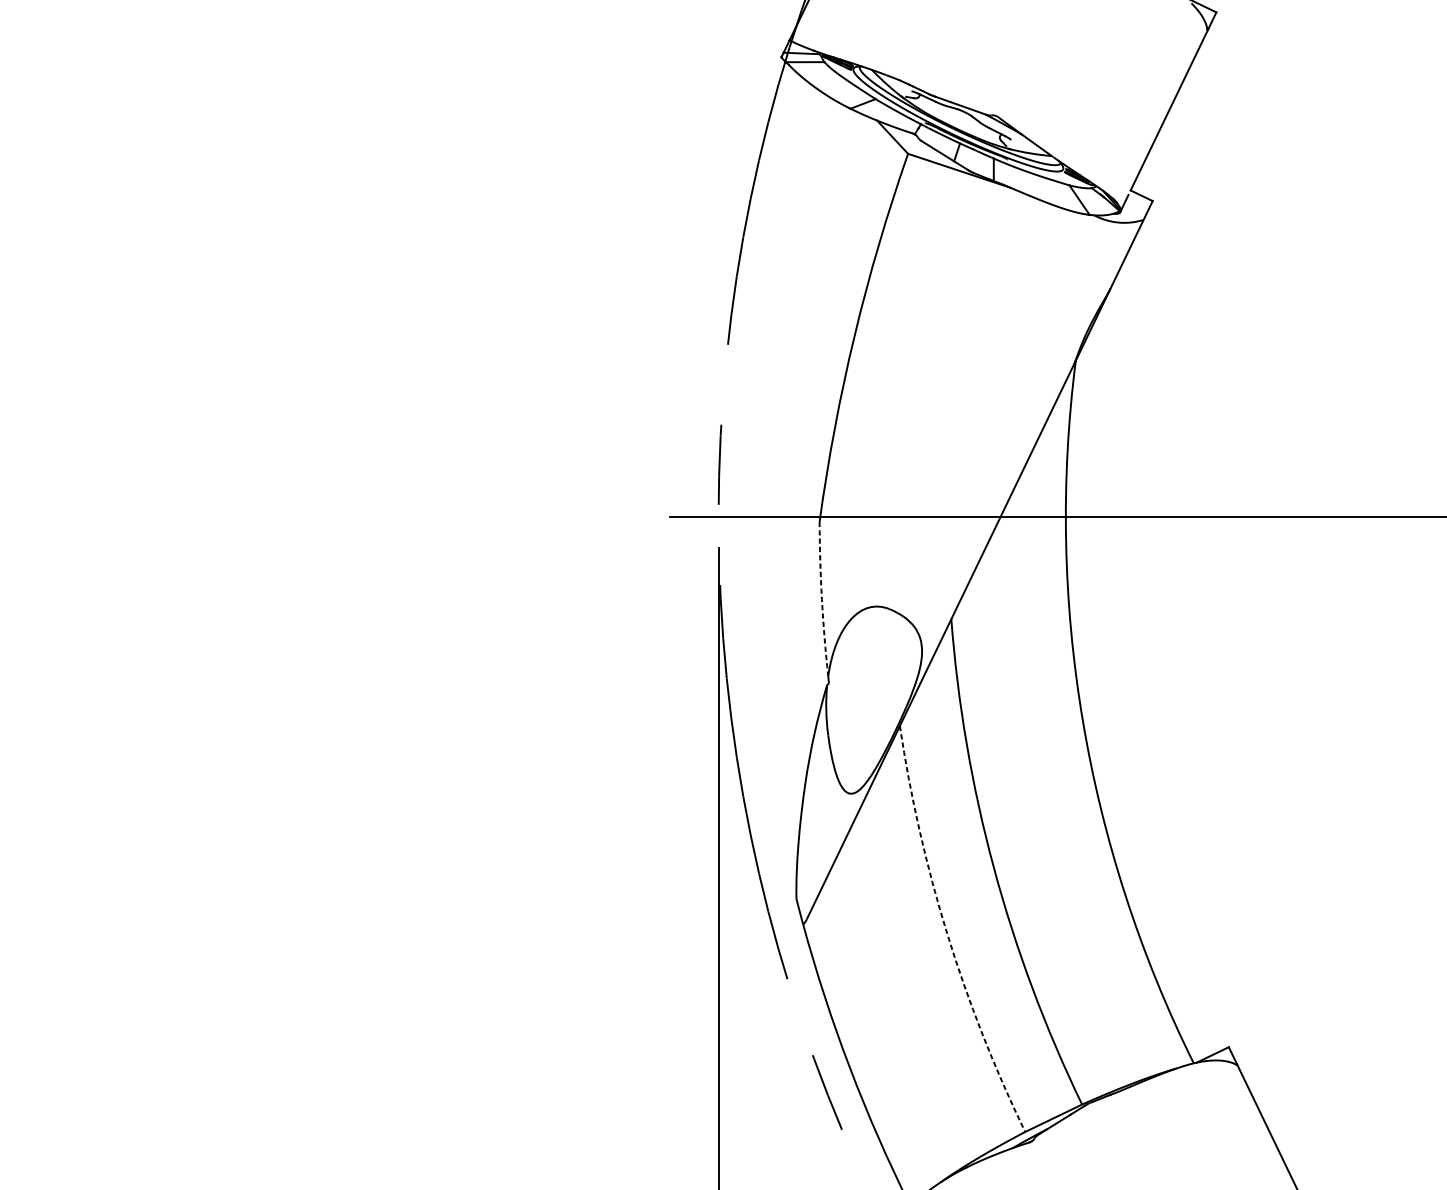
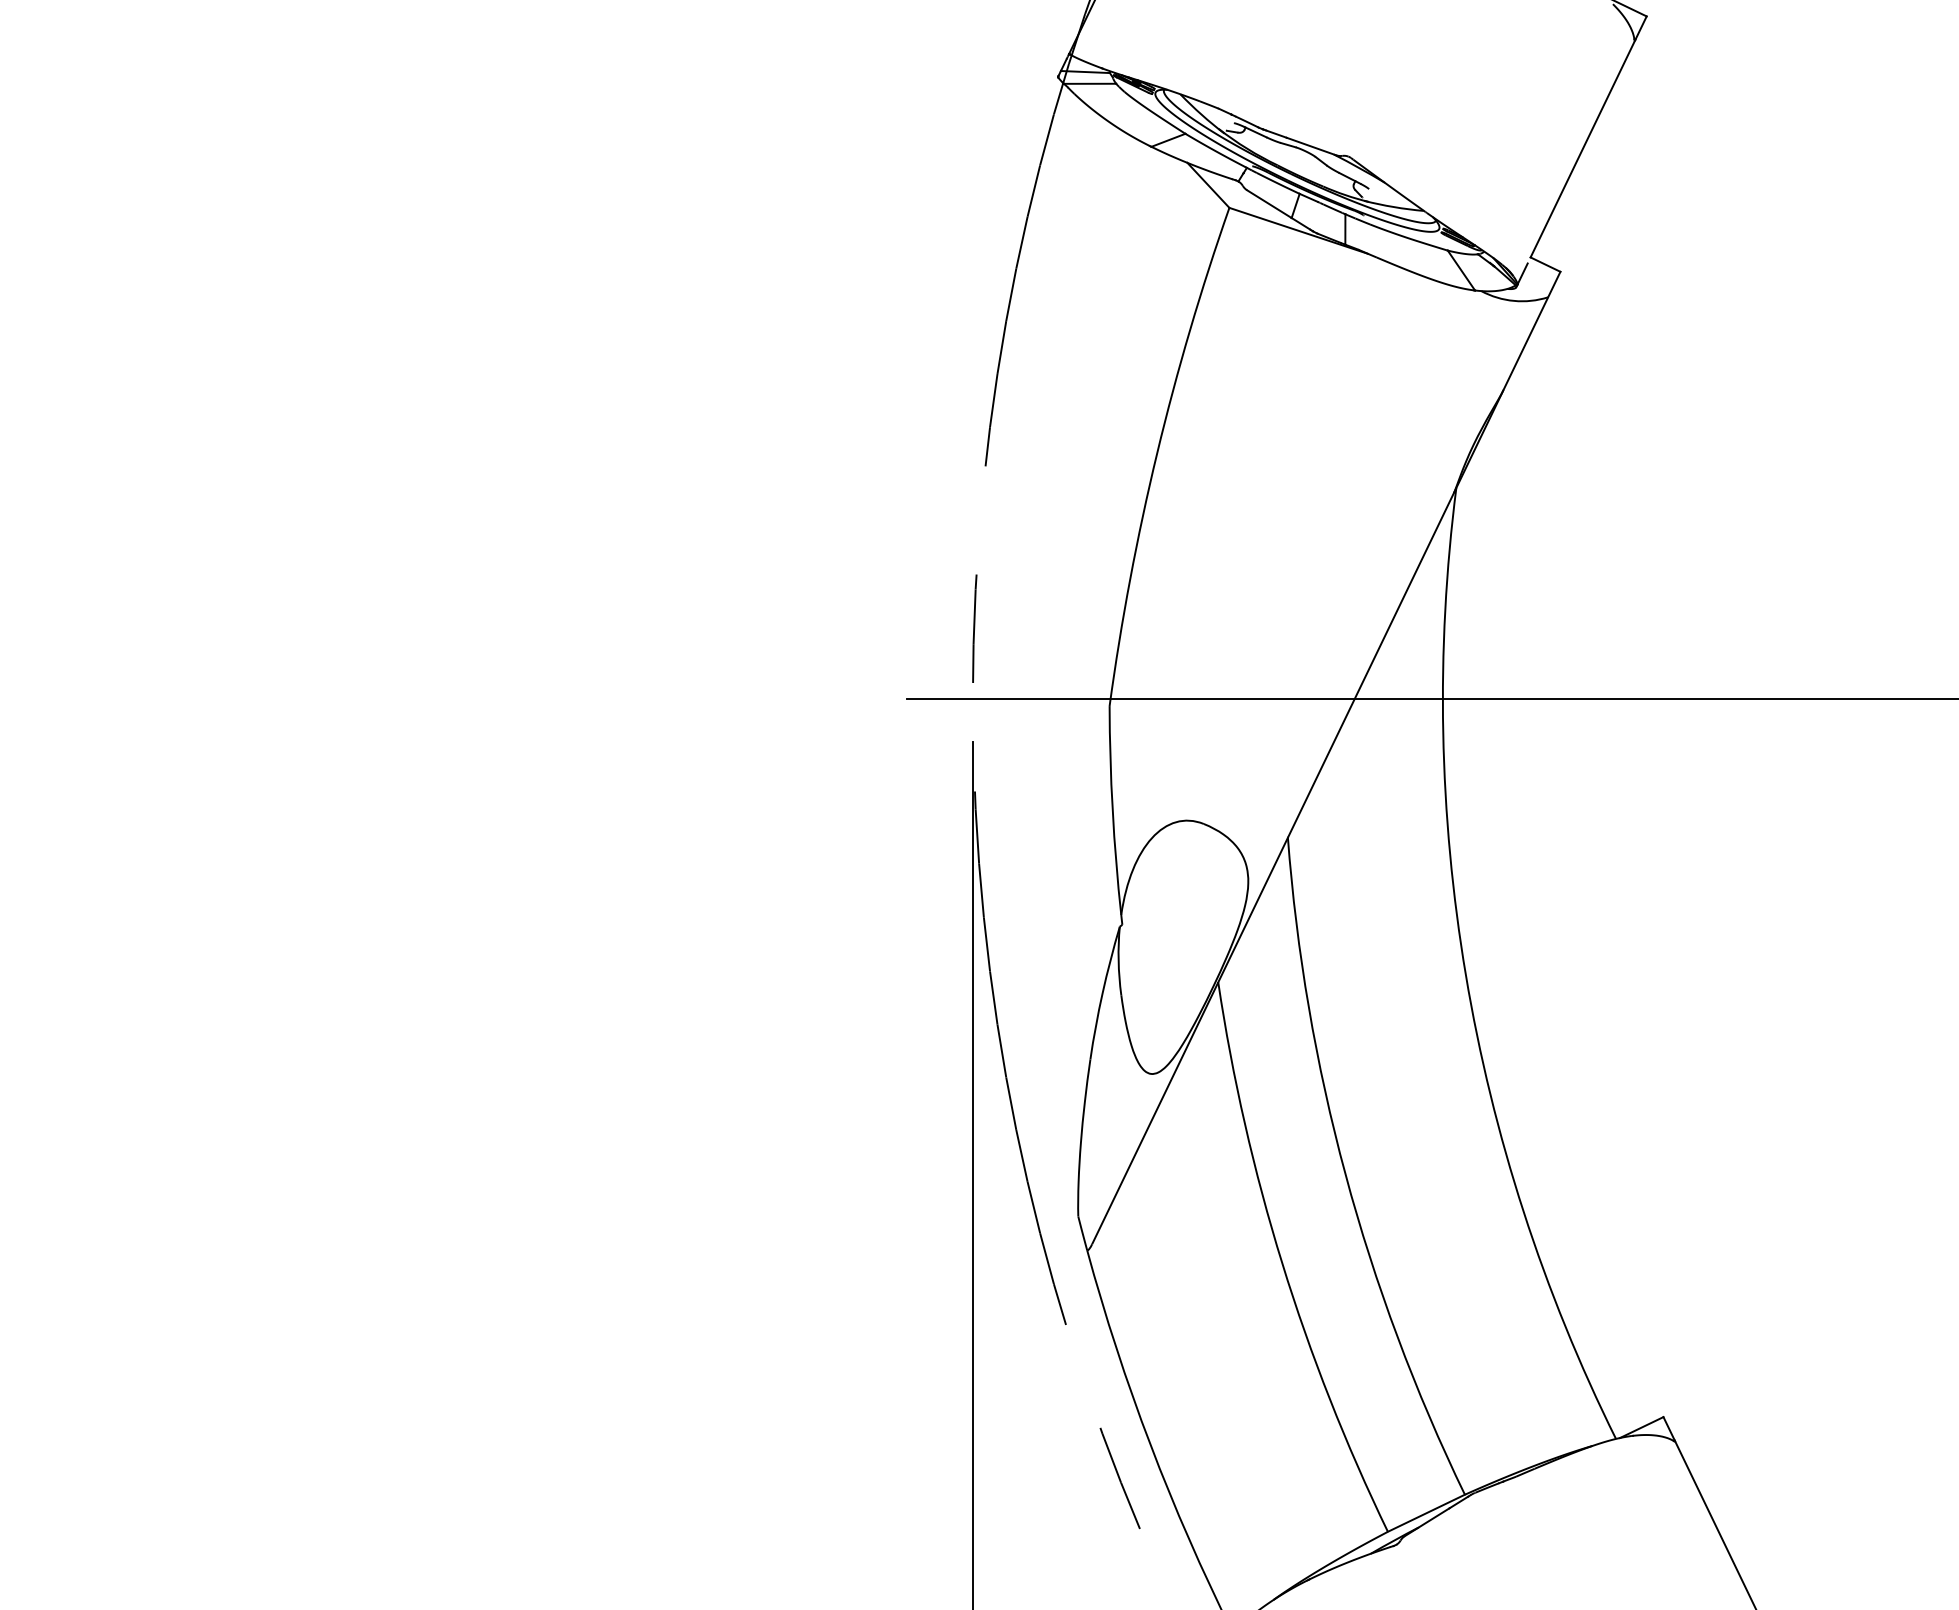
arc: (821, 599) -> (1112, 810), dashed -> solid
arc: (947, 933) -> (1282, 1263), dashed -> solid

